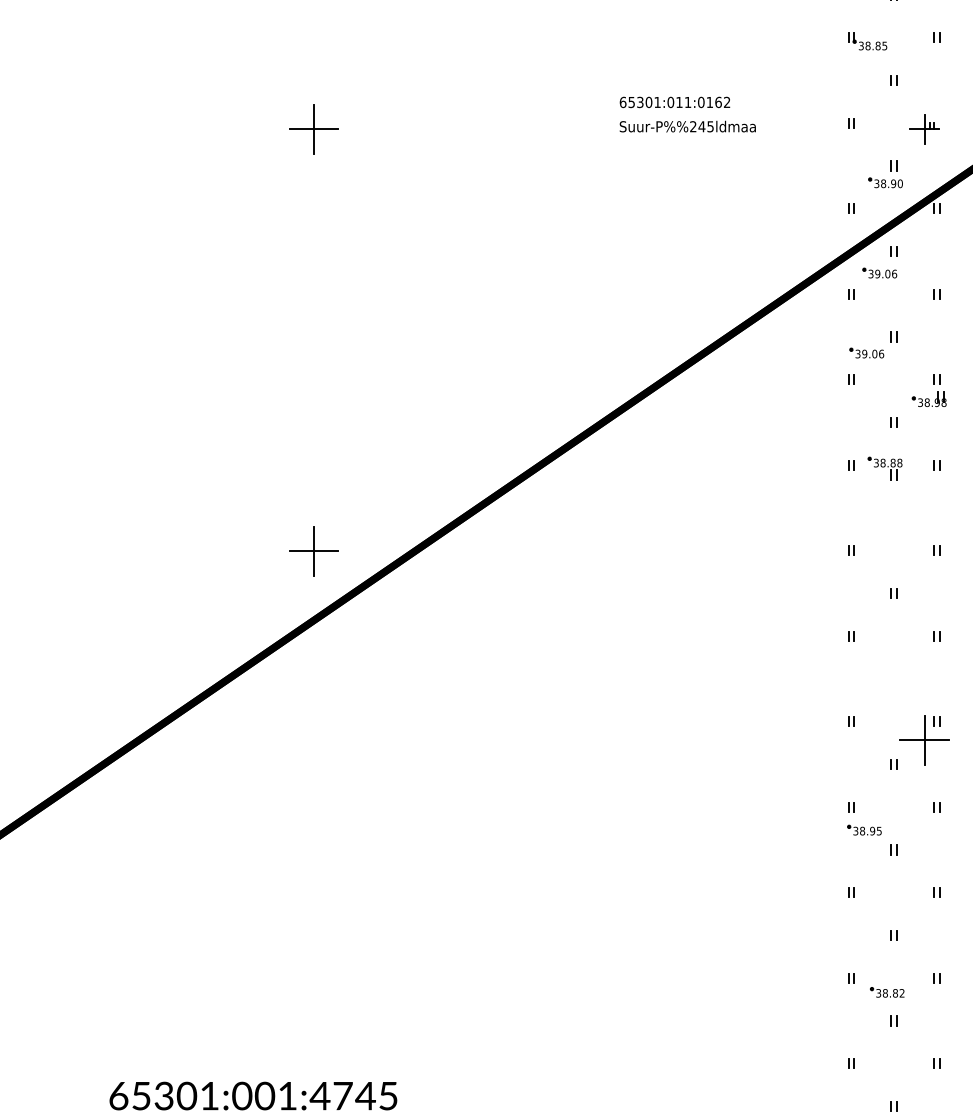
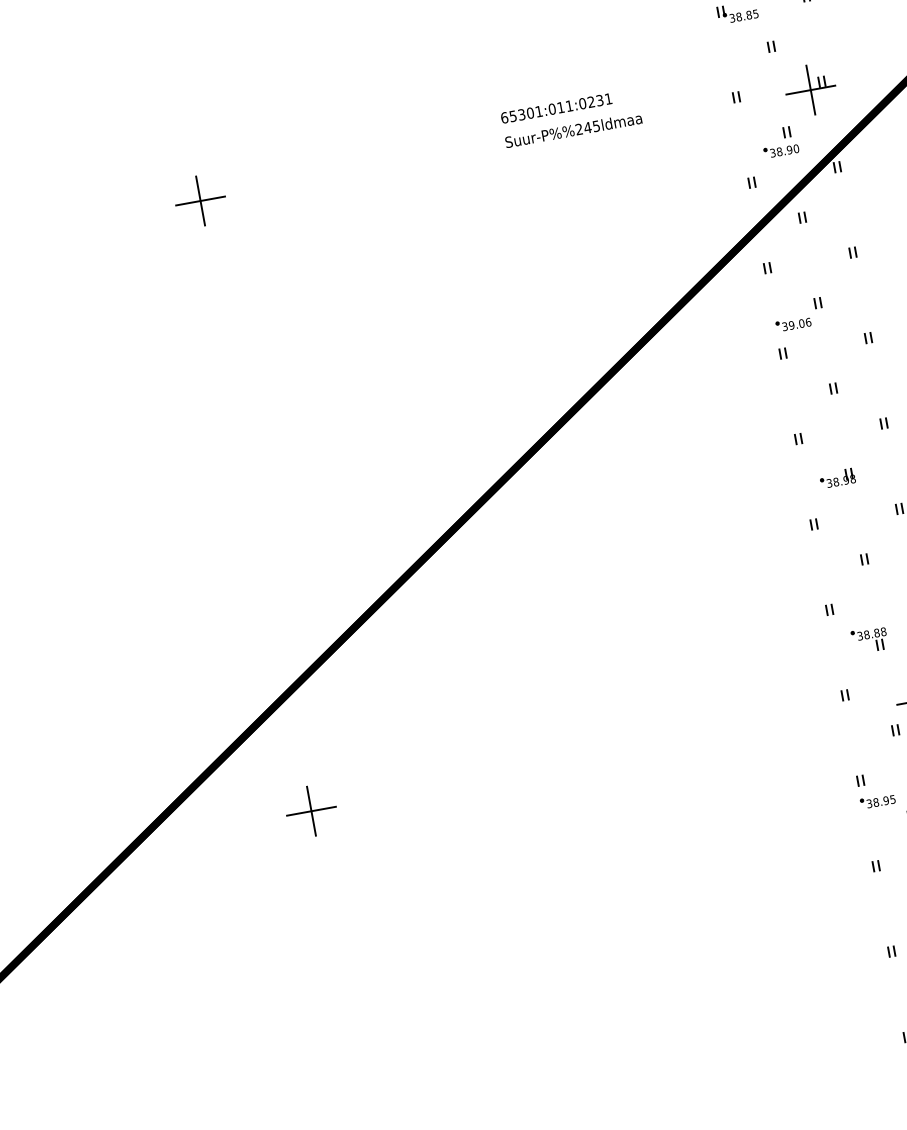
text: (718, 102) -> (599, 100), 65301:011:0162 -> 65301:011:0231
part: (924, 129) -> (810, 90), size x1.67
part: (879, 272) -> (791, 241), removed
part: (928, 398) -> (836, 477), moved
part: (884, 468) -> (869, 640), moved
part: (313, 551) -> (311, 811), moved

